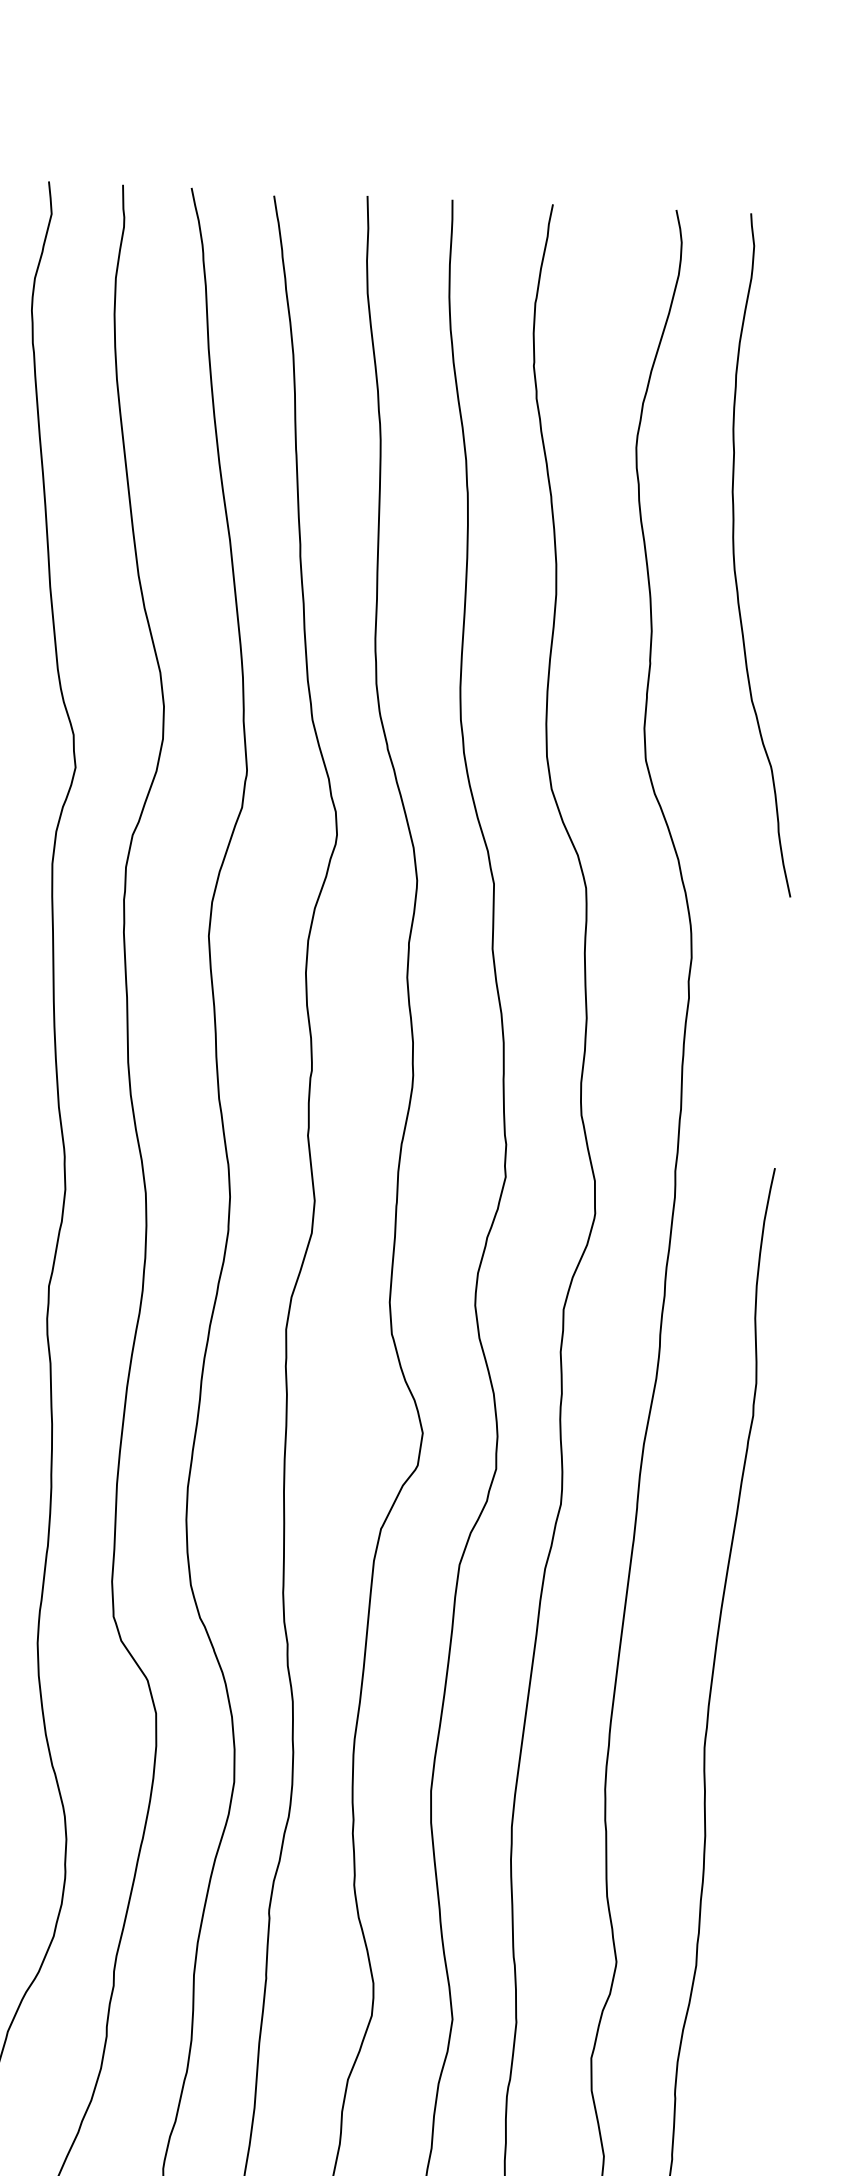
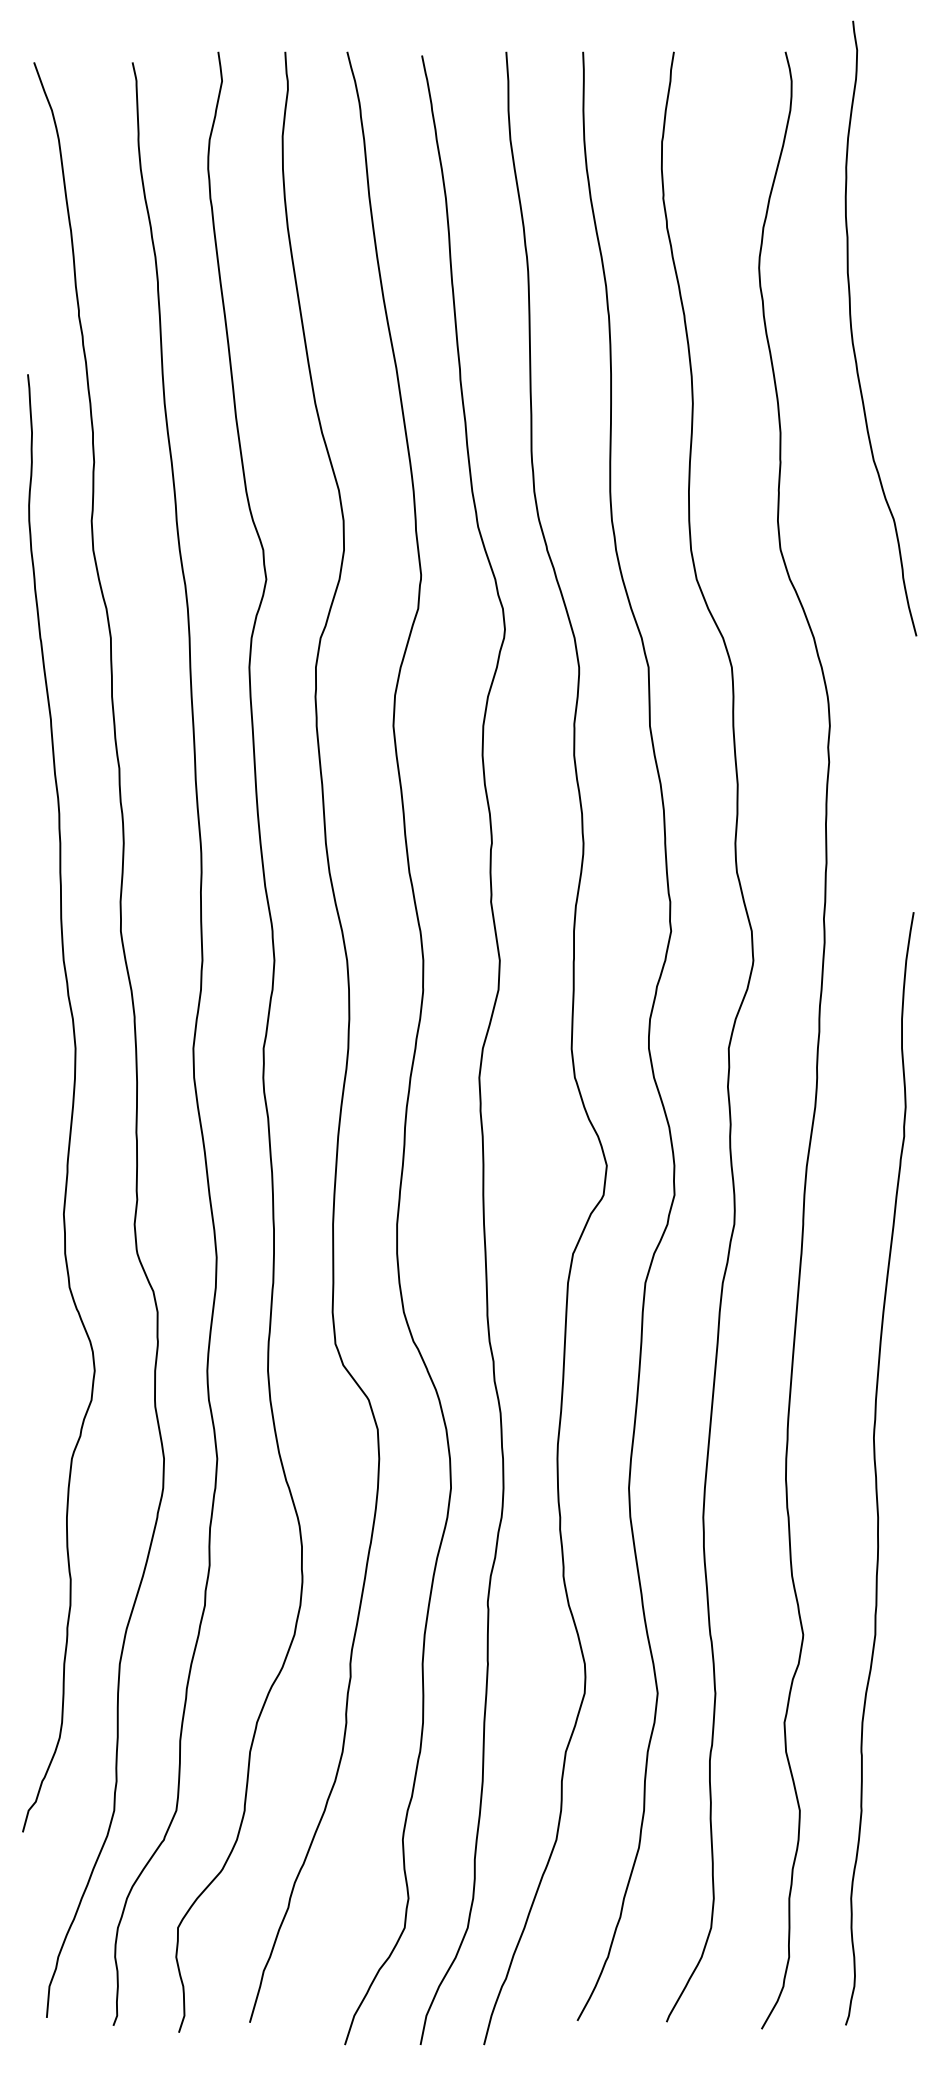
curve: (735, 553) -> (852, 328), moved

